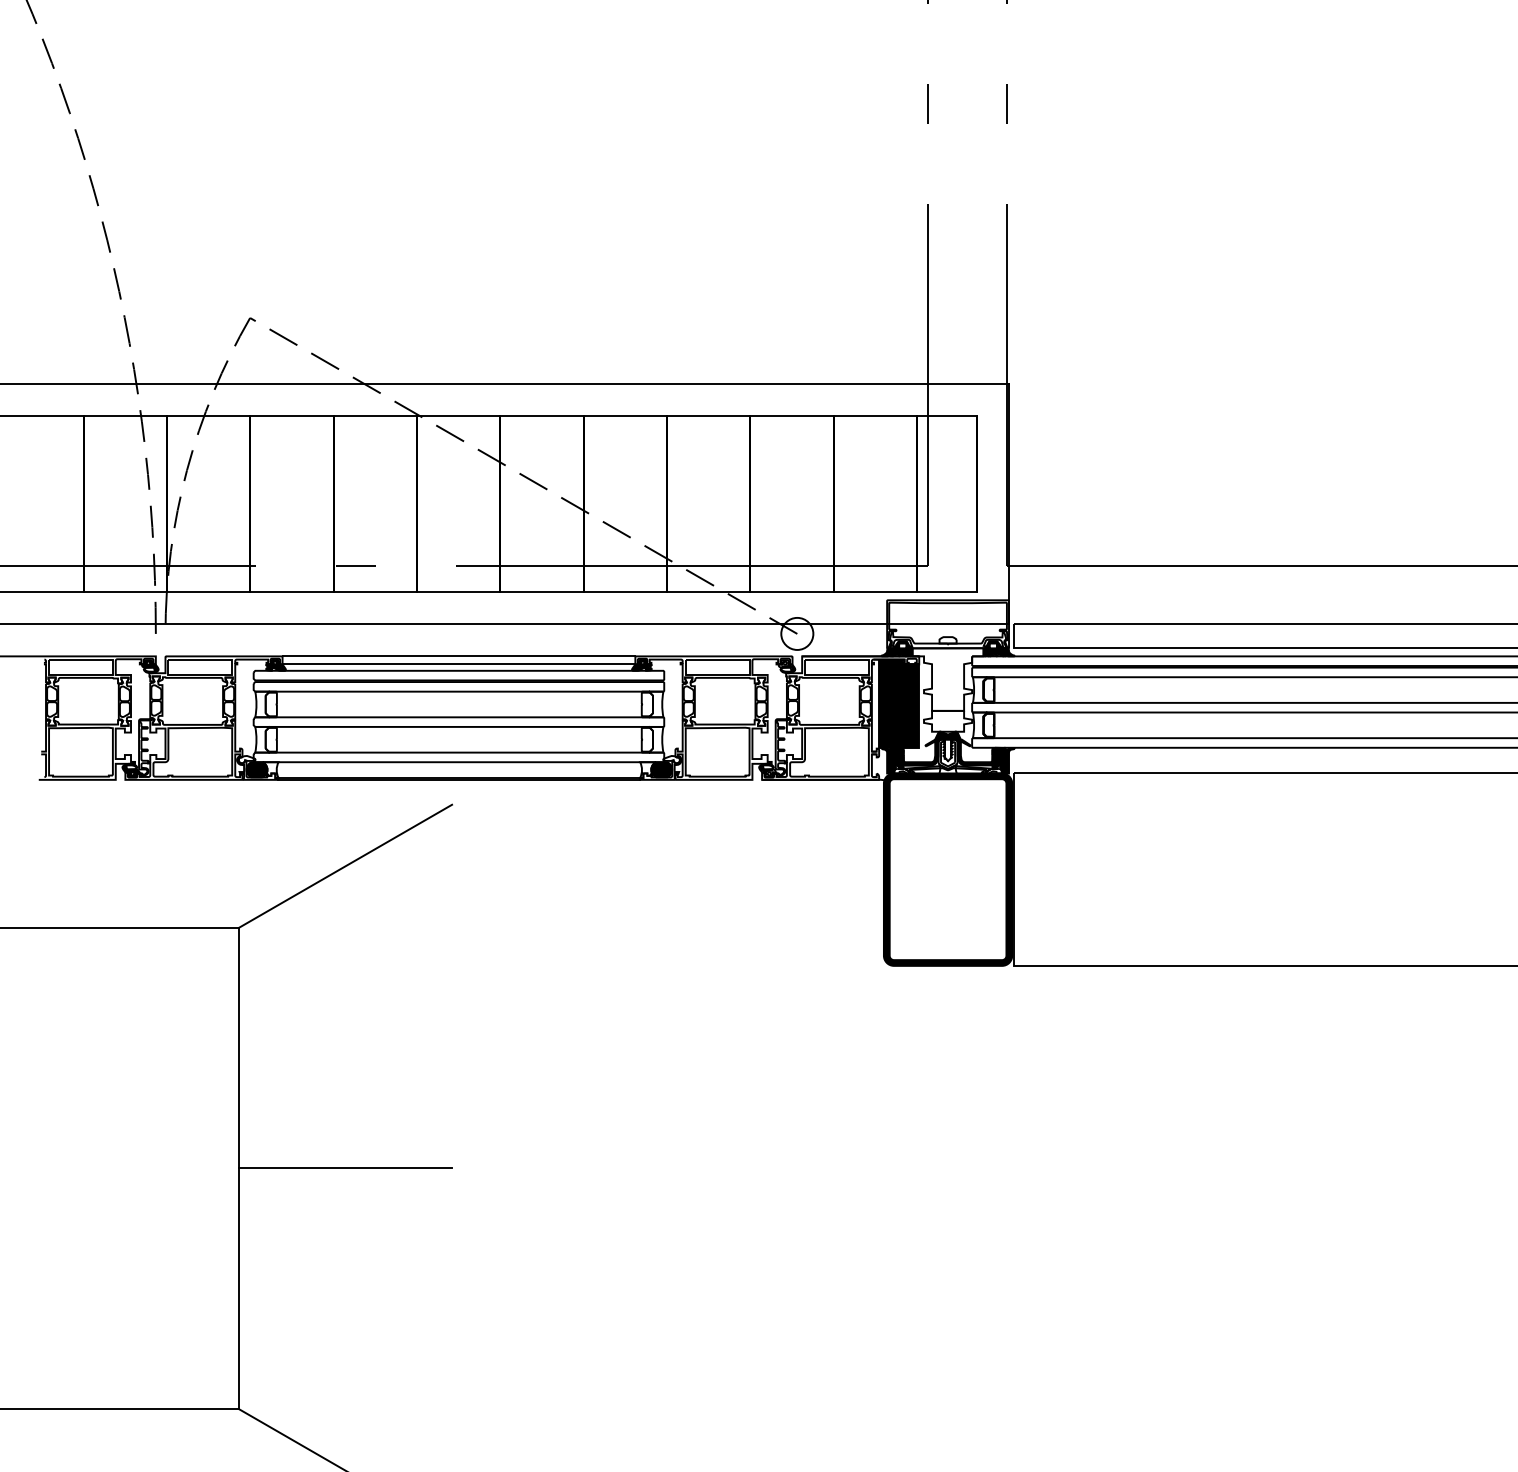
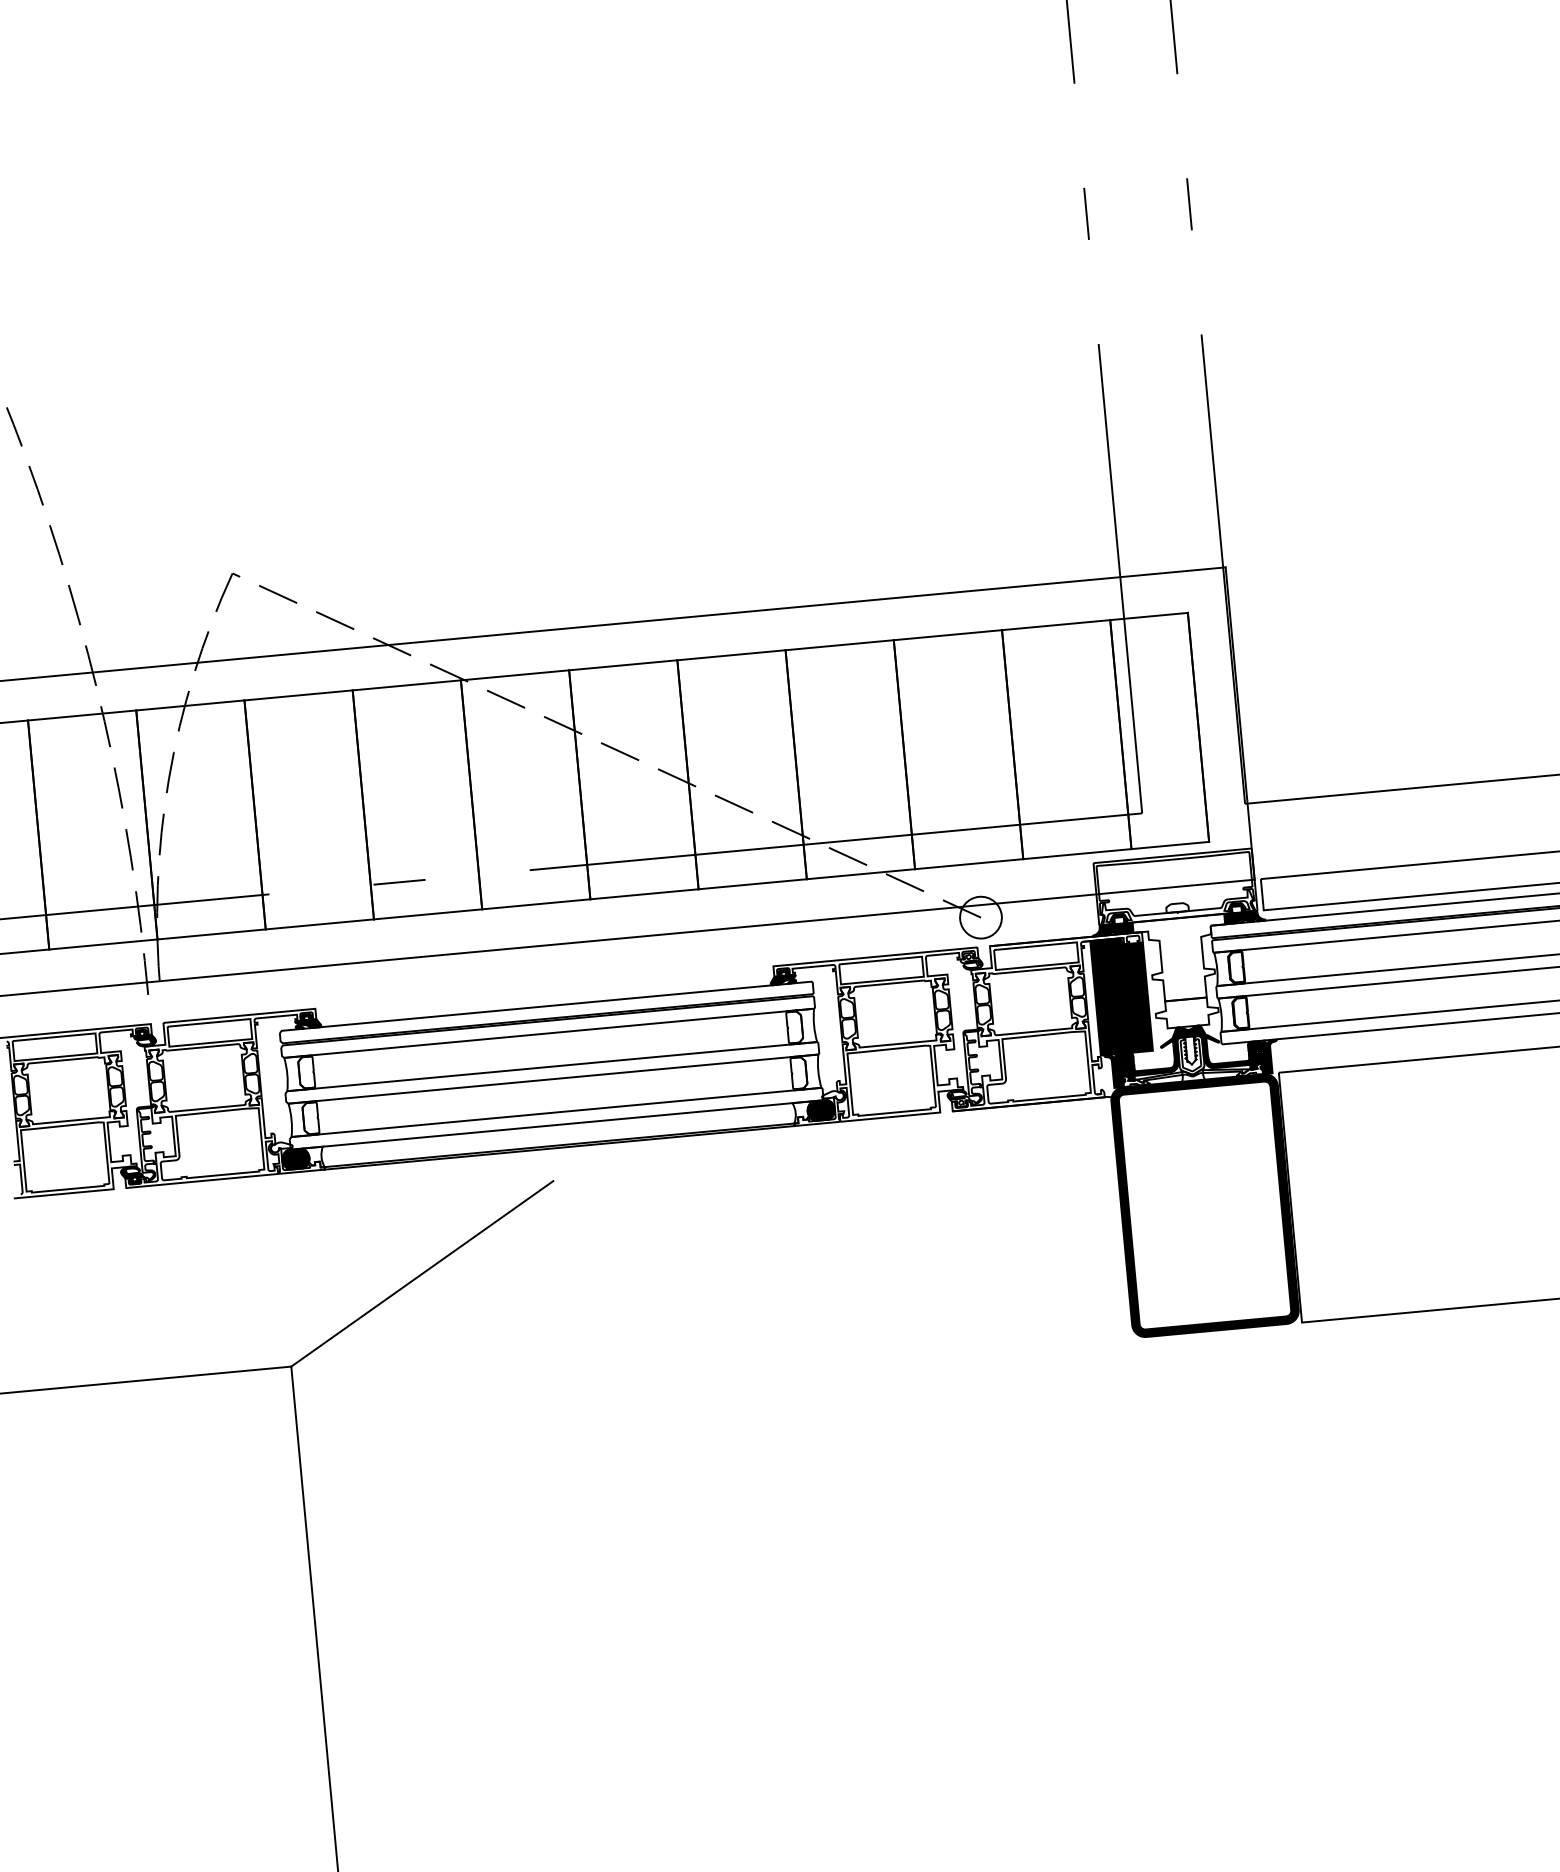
line: (458, 656) -> (543, 987), removed
line: (458, 664) -> (544, 998), removed
line: (345, 1168) -> (458, 1666), removed

